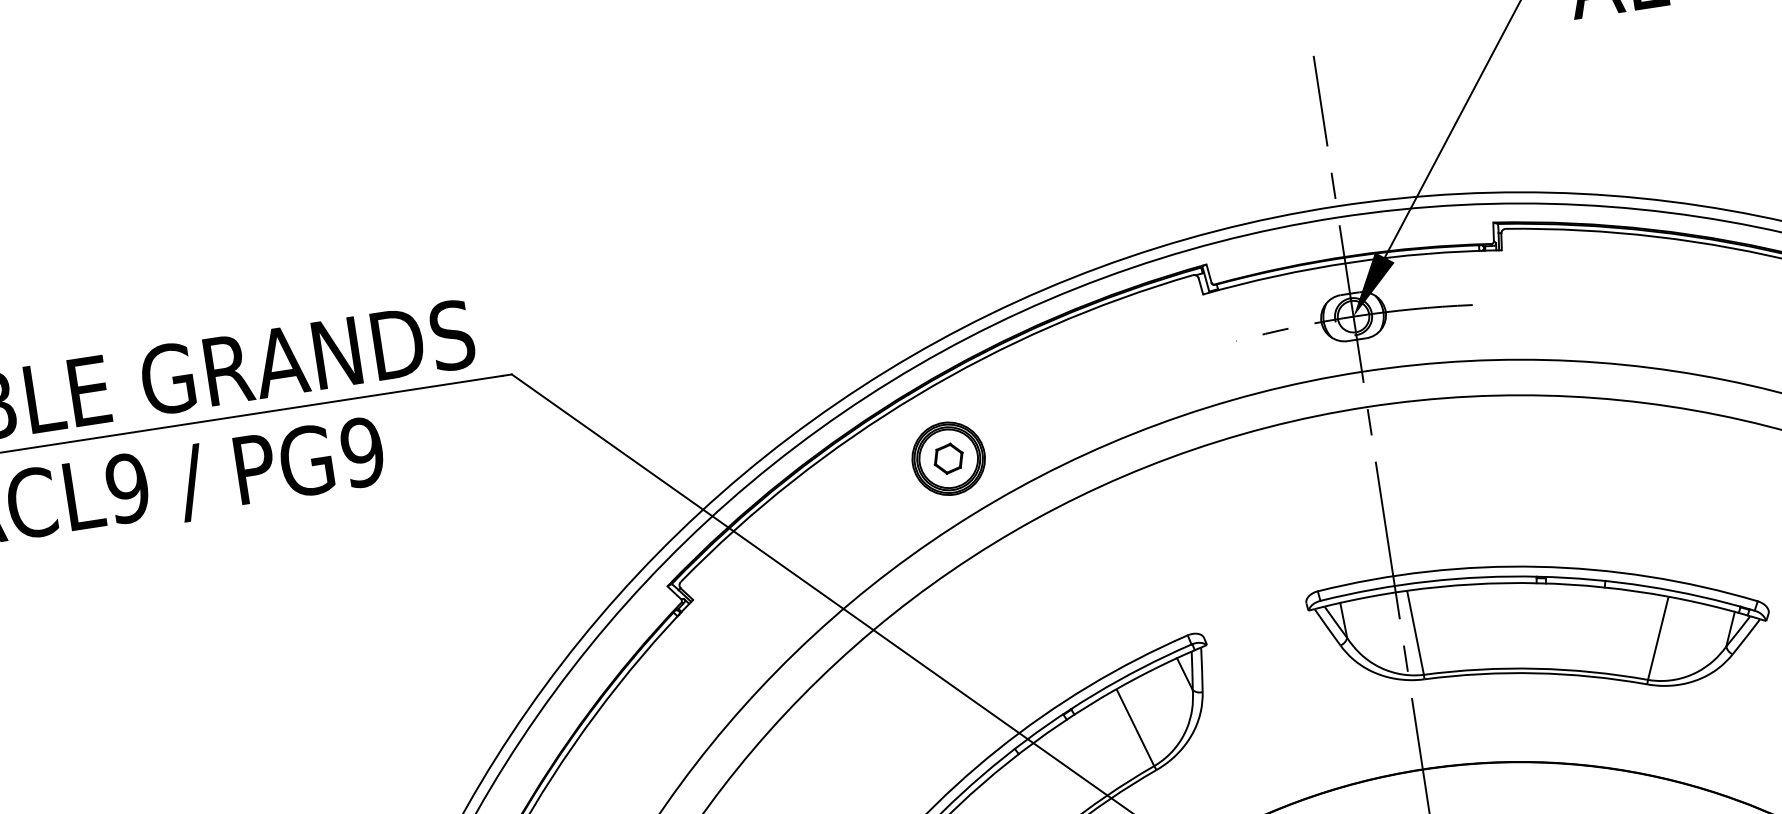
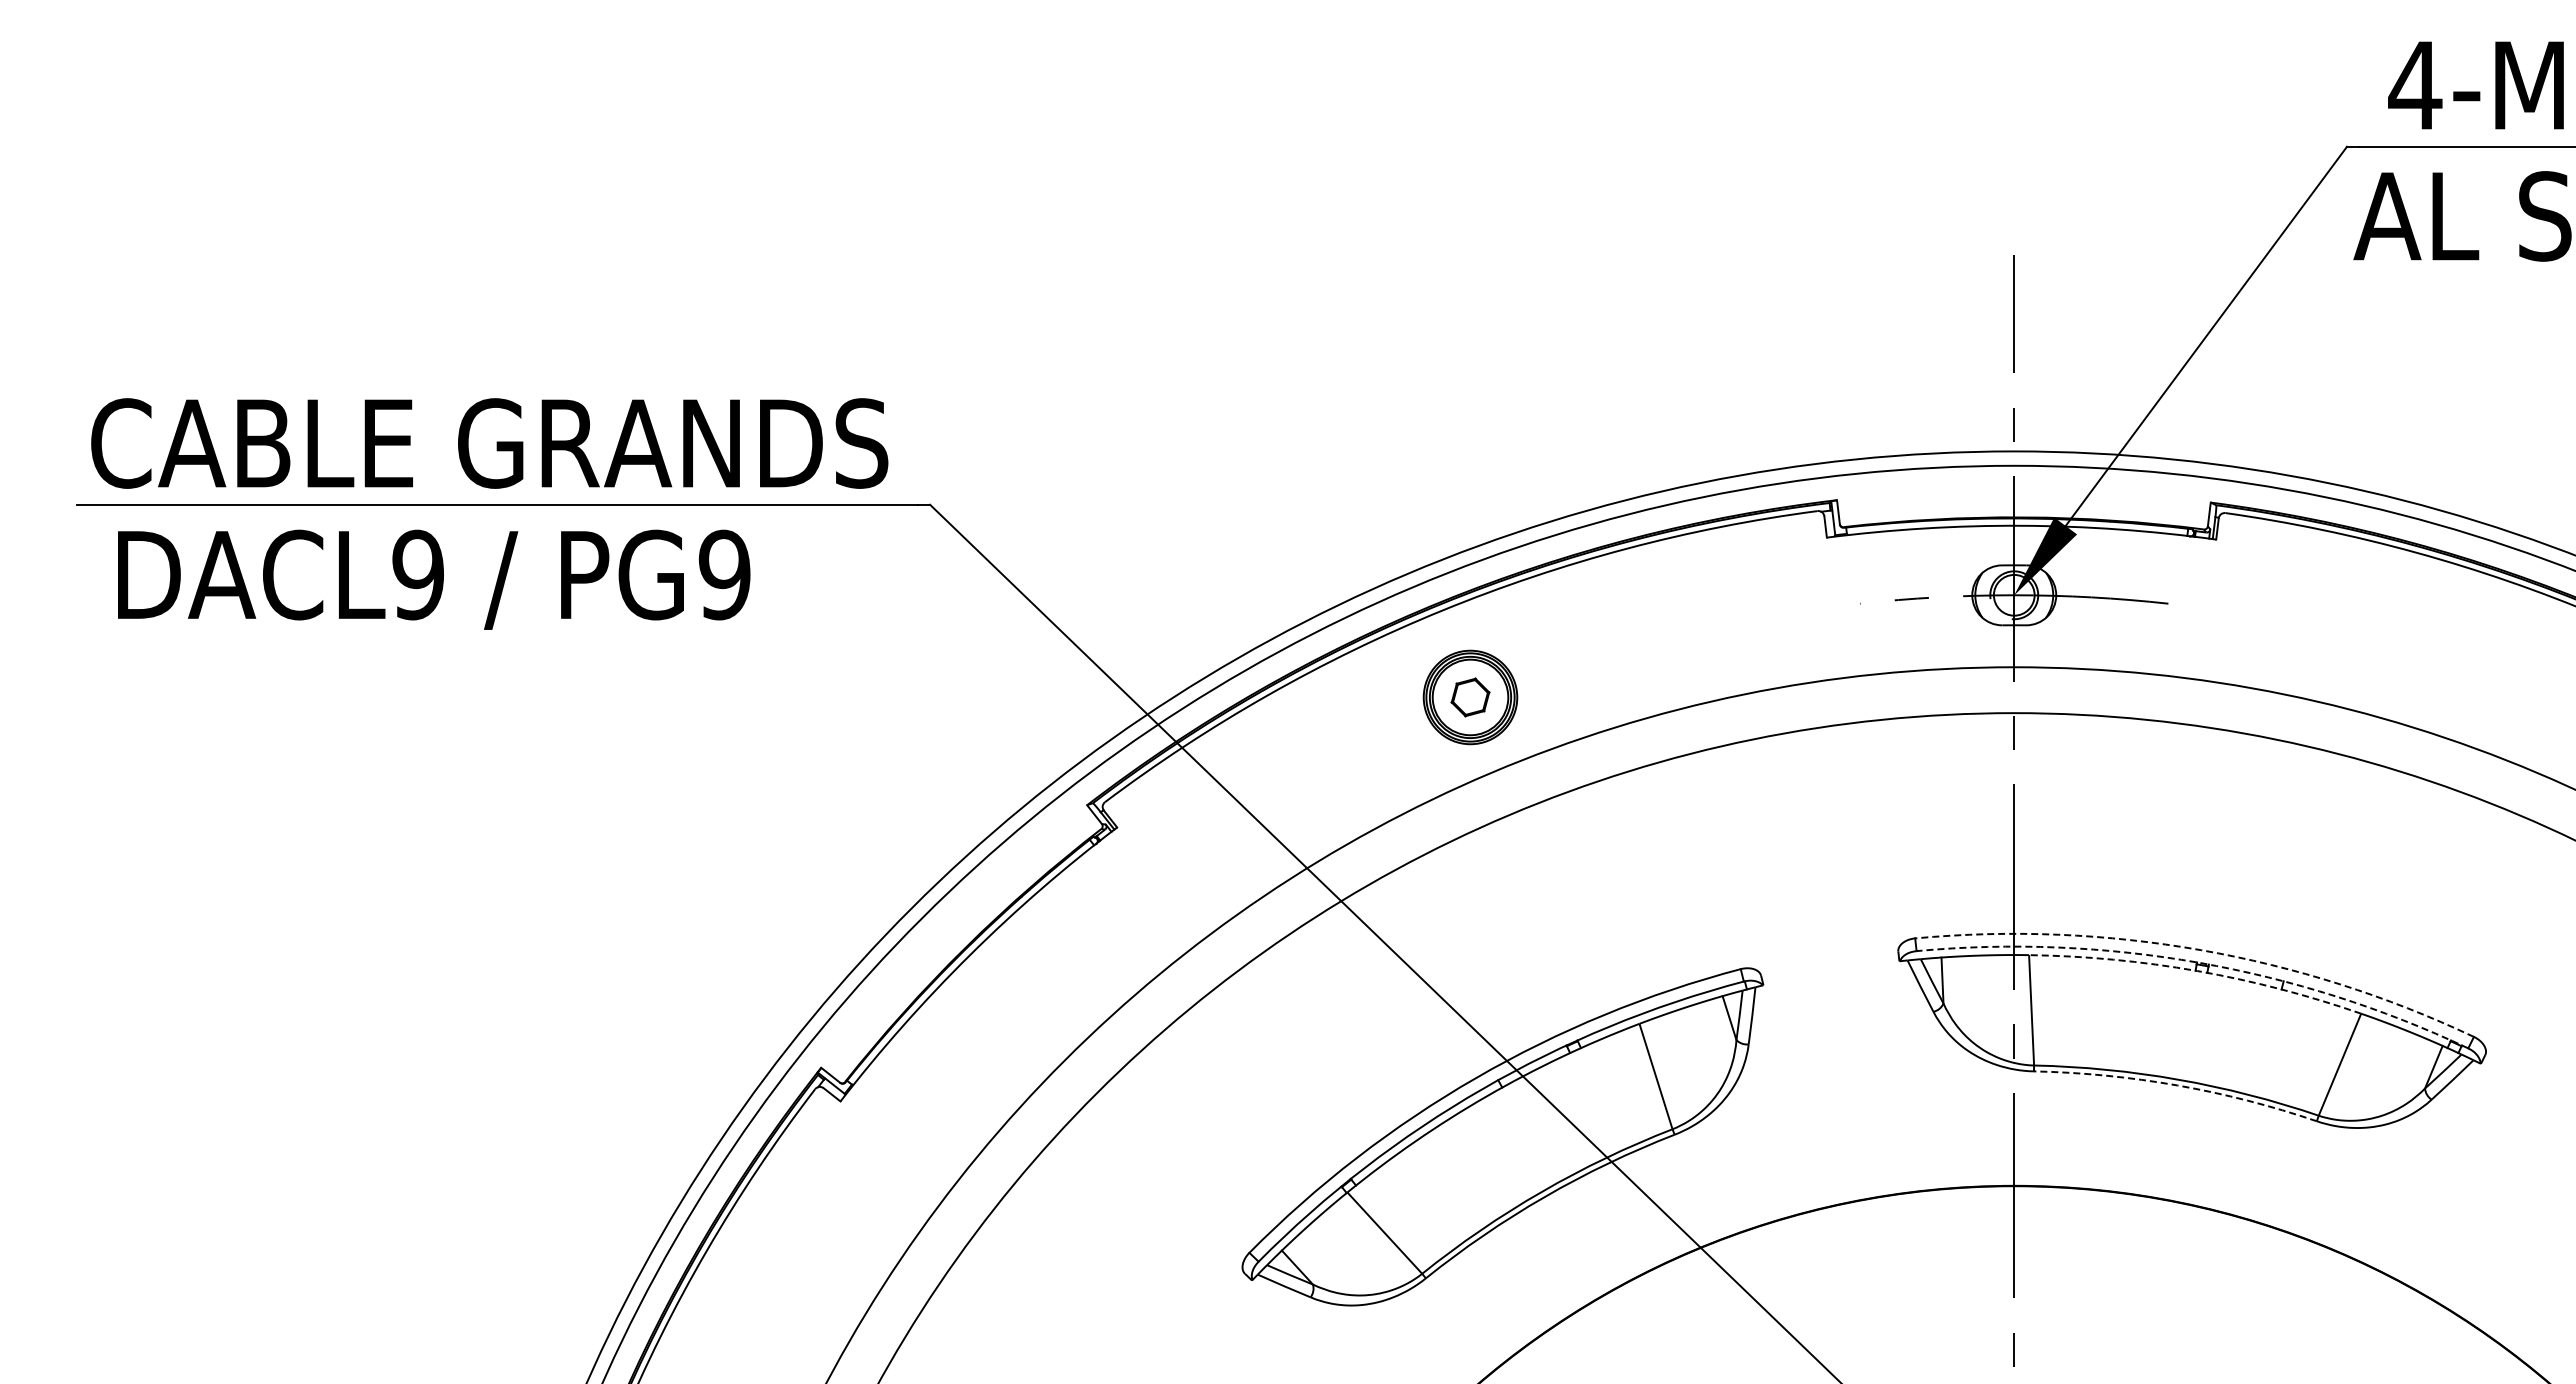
arc: (1538, 567) -> (2201, 950), solid -> dashed
arc: (1537, 576) -> (2198, 962), solid -> dashed
arc: (1538, 583) -> (2197, 971), solid -> dashed
arc: (1536, 673) -> (2177, 1085), solid -> dashed

